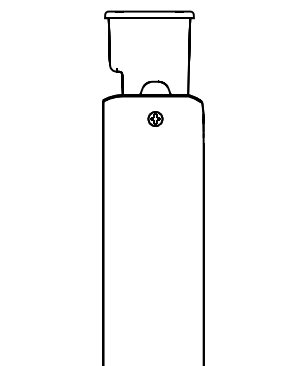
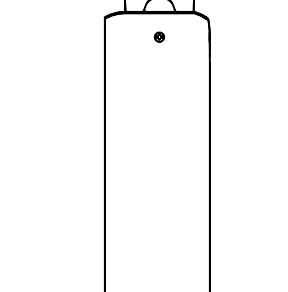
part: (155, 119) -> (159, 37), size x0.62

